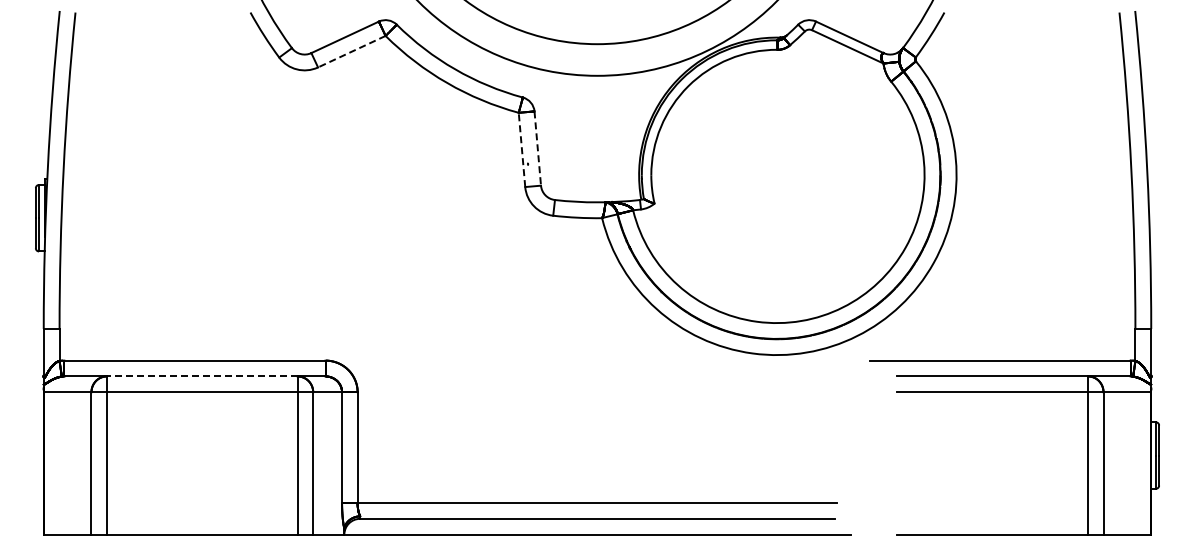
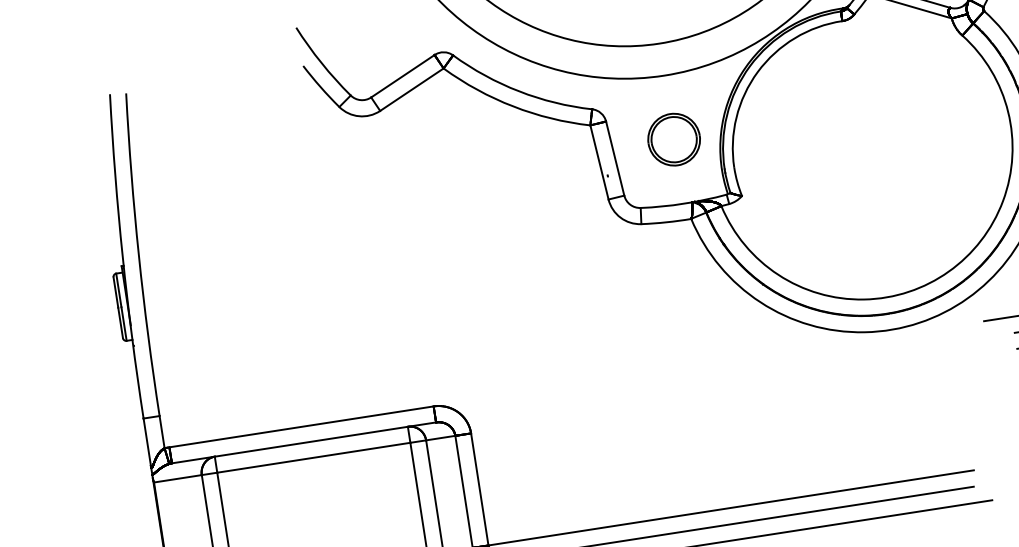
line: (351, 51) -> (411, 89), dashed -> solid
part: (597, 138) -> (674, 139), added
line: (521, 149) -> (598, 162), dashed -> solid
line: (537, 149) -> (615, 159), dashed -> solid
line: (201, 376) -> (310, 441), dashed -> solid

